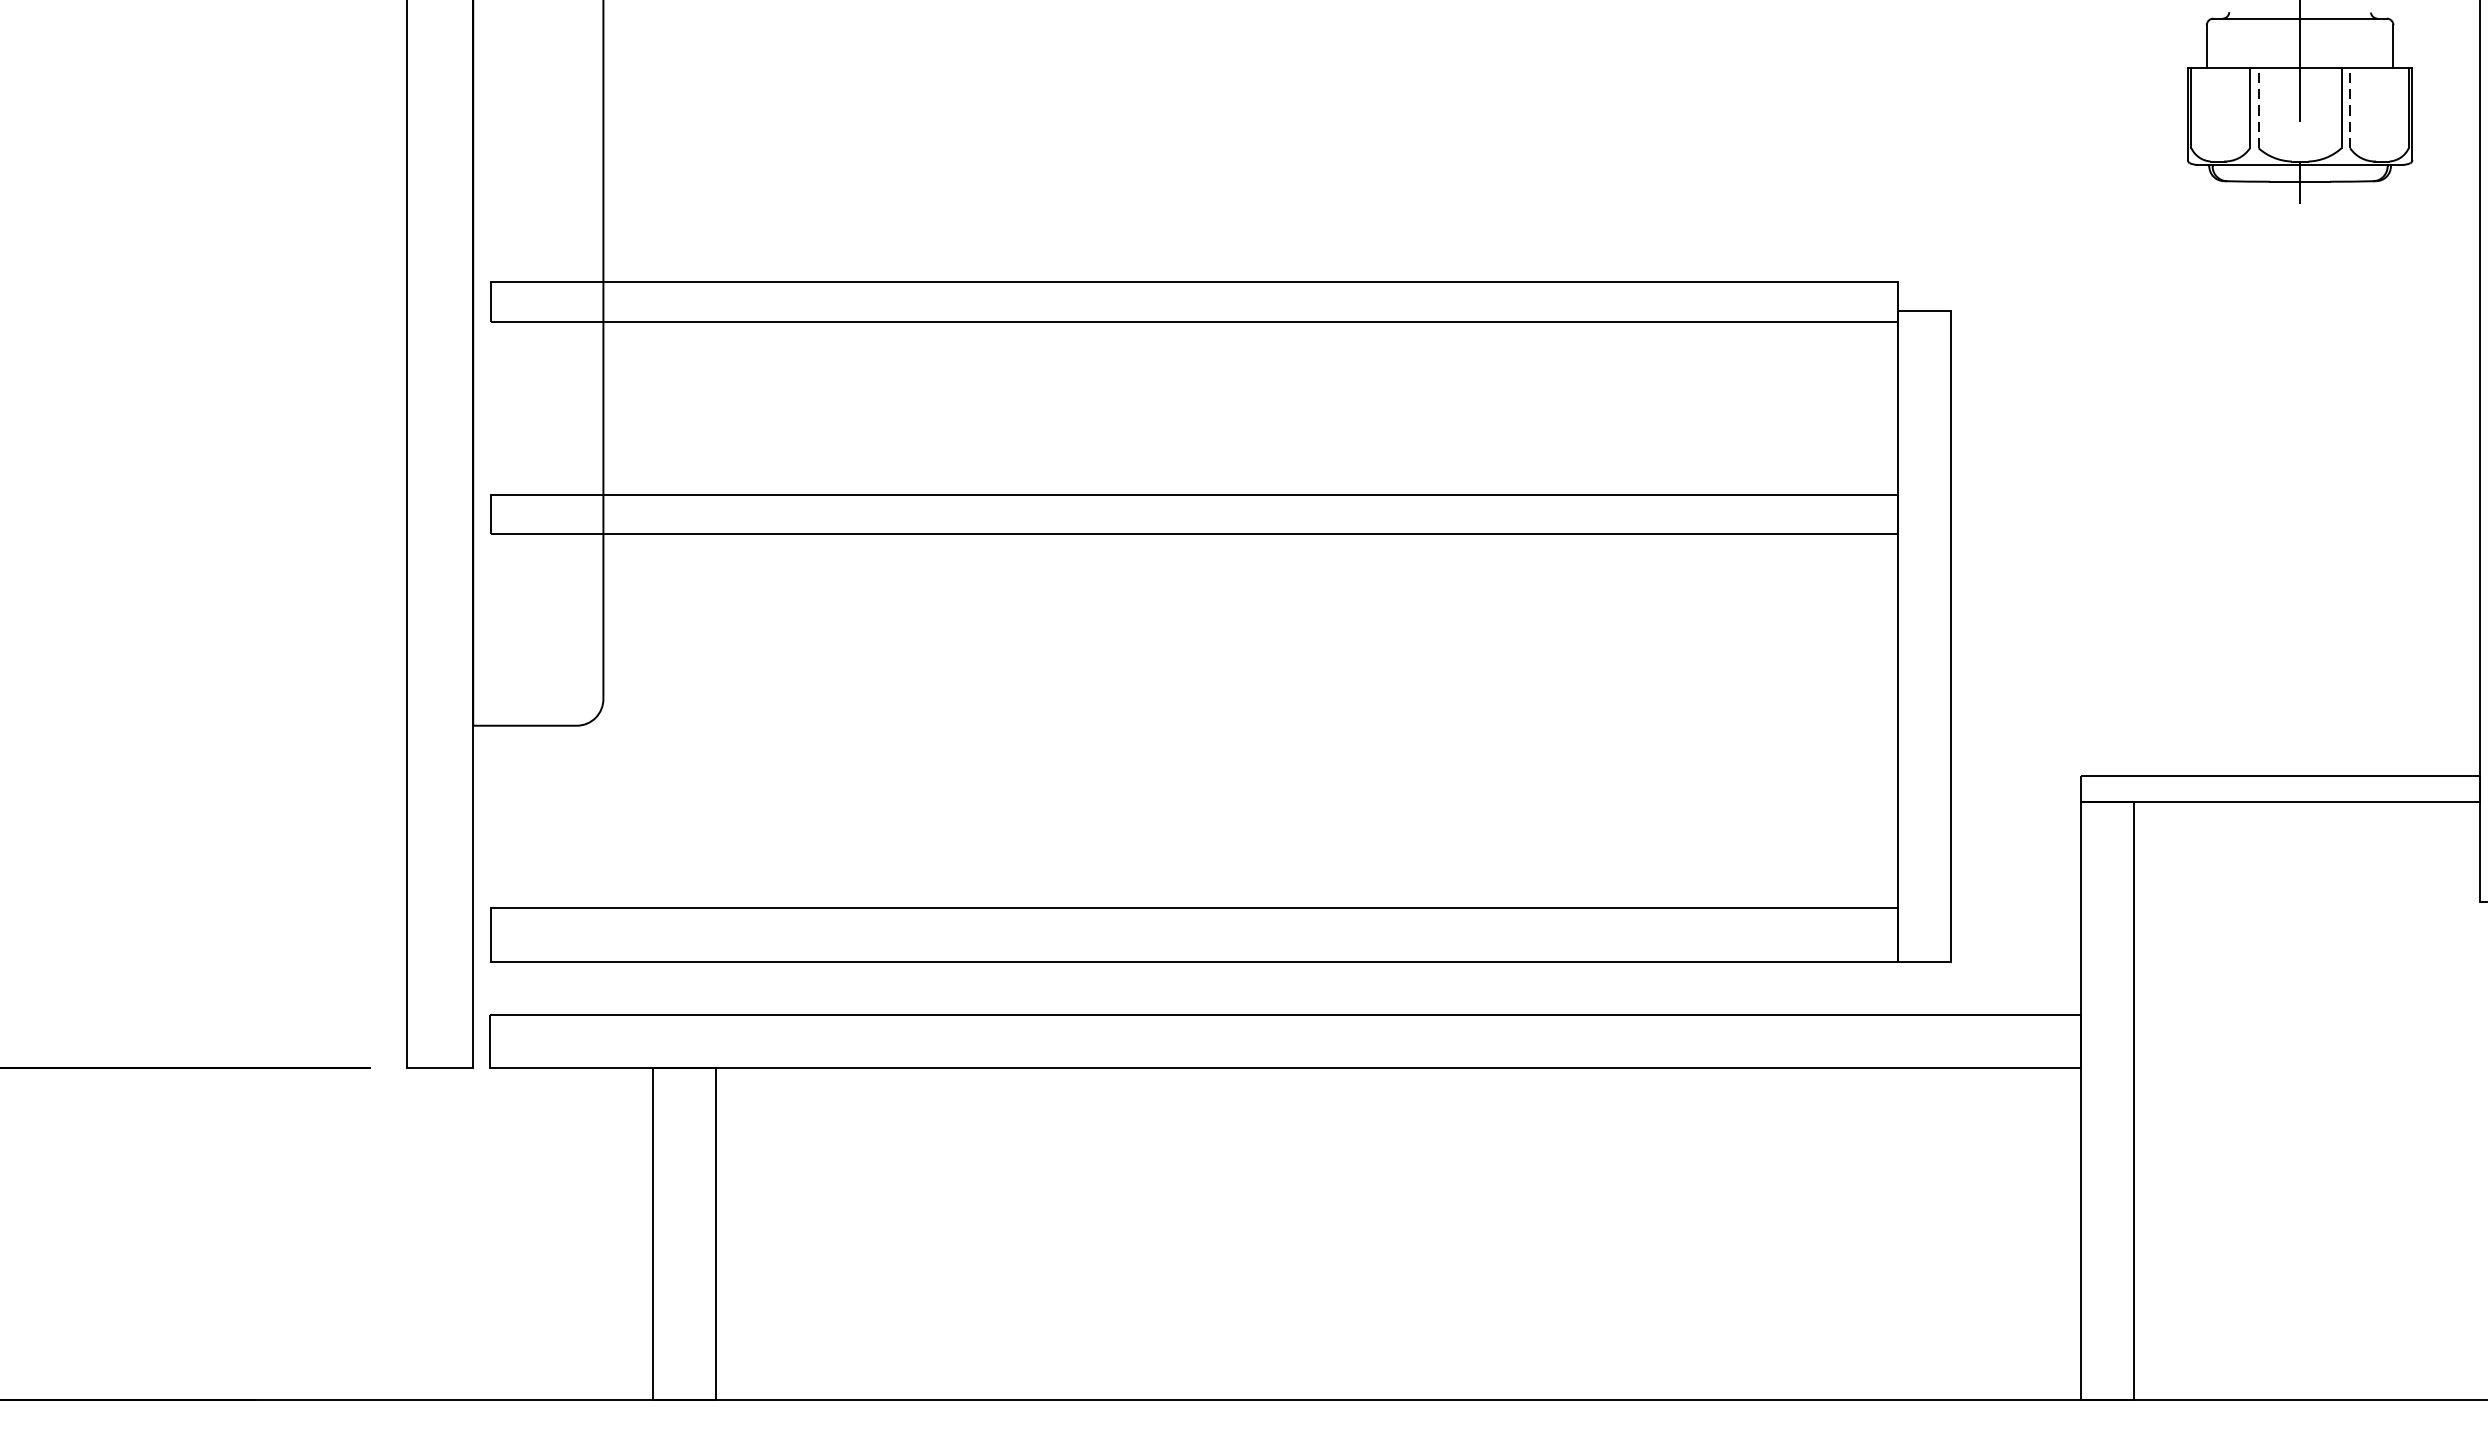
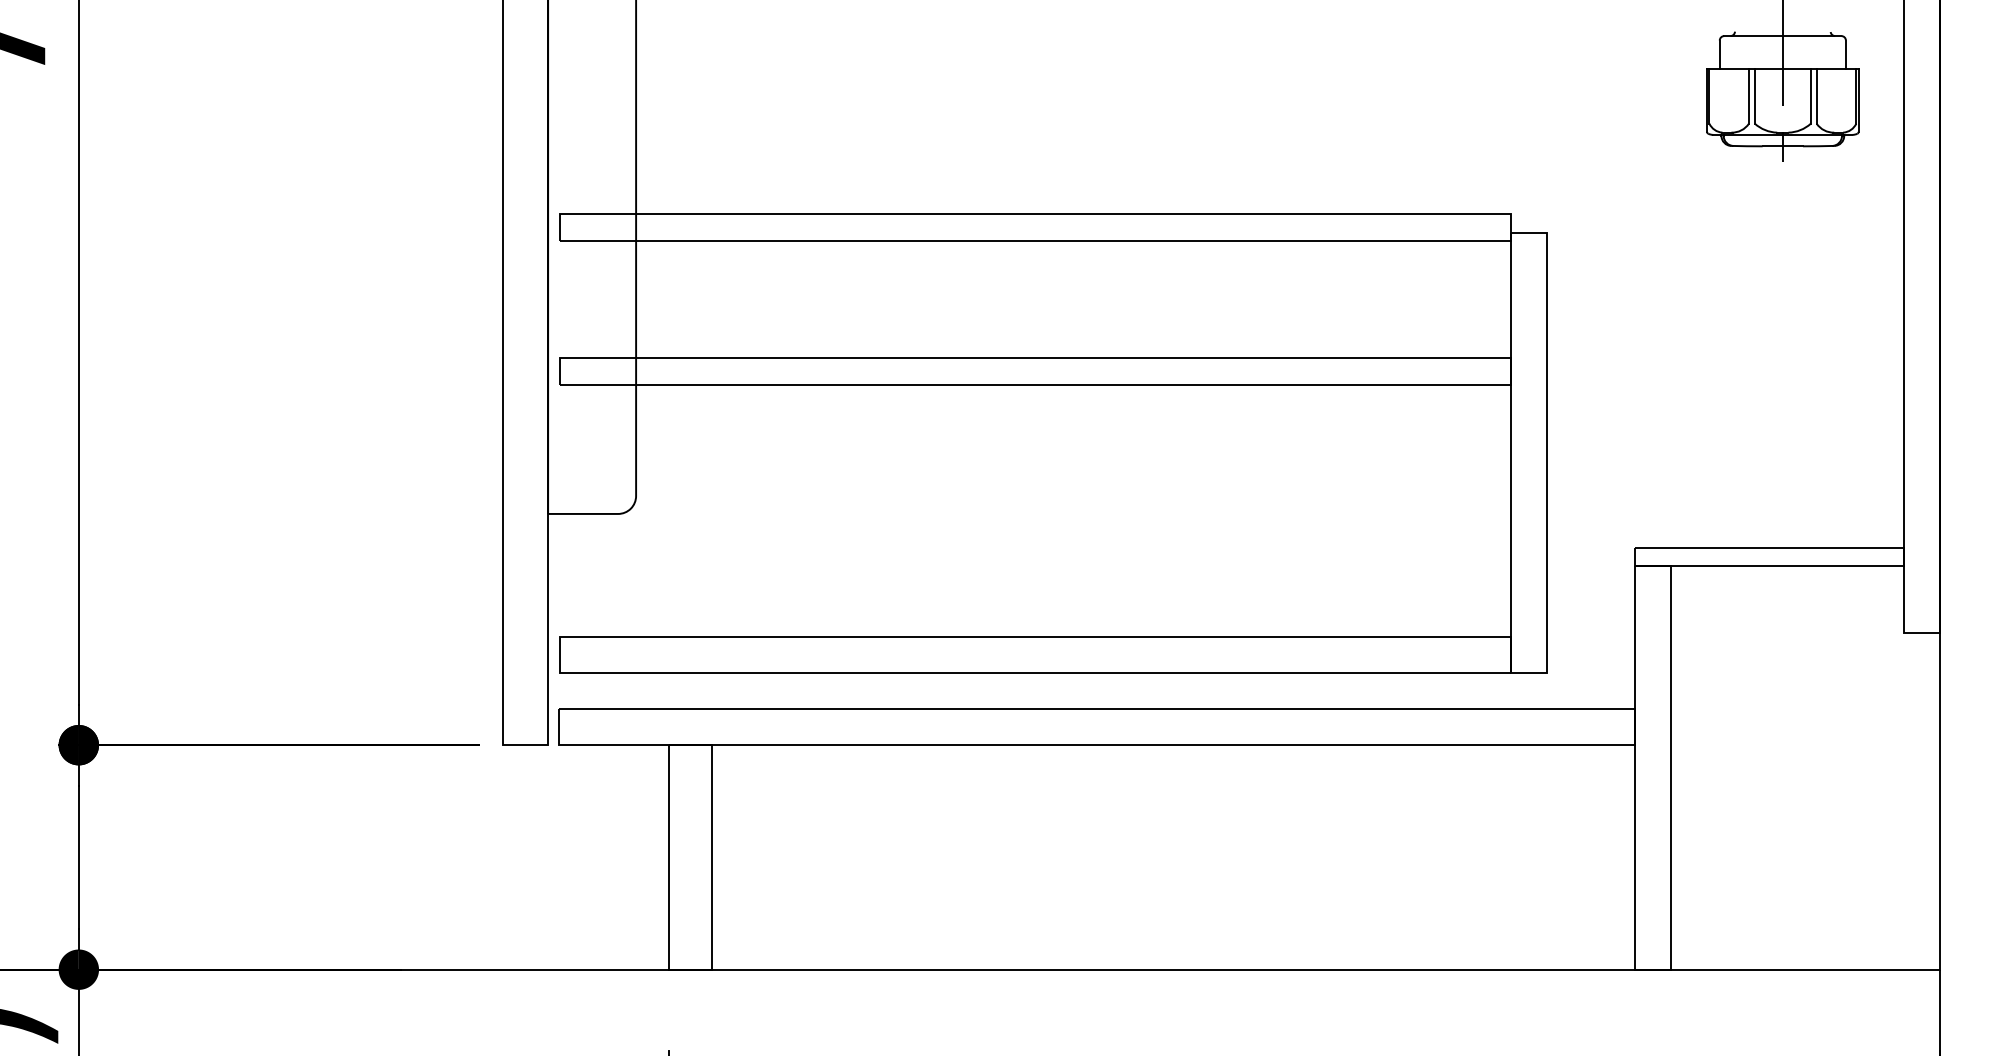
line: (2258, 106) -> (1754, 95), dashed -> solid
line: (2349, 106) -> (1816, 95), dashed -> solid

